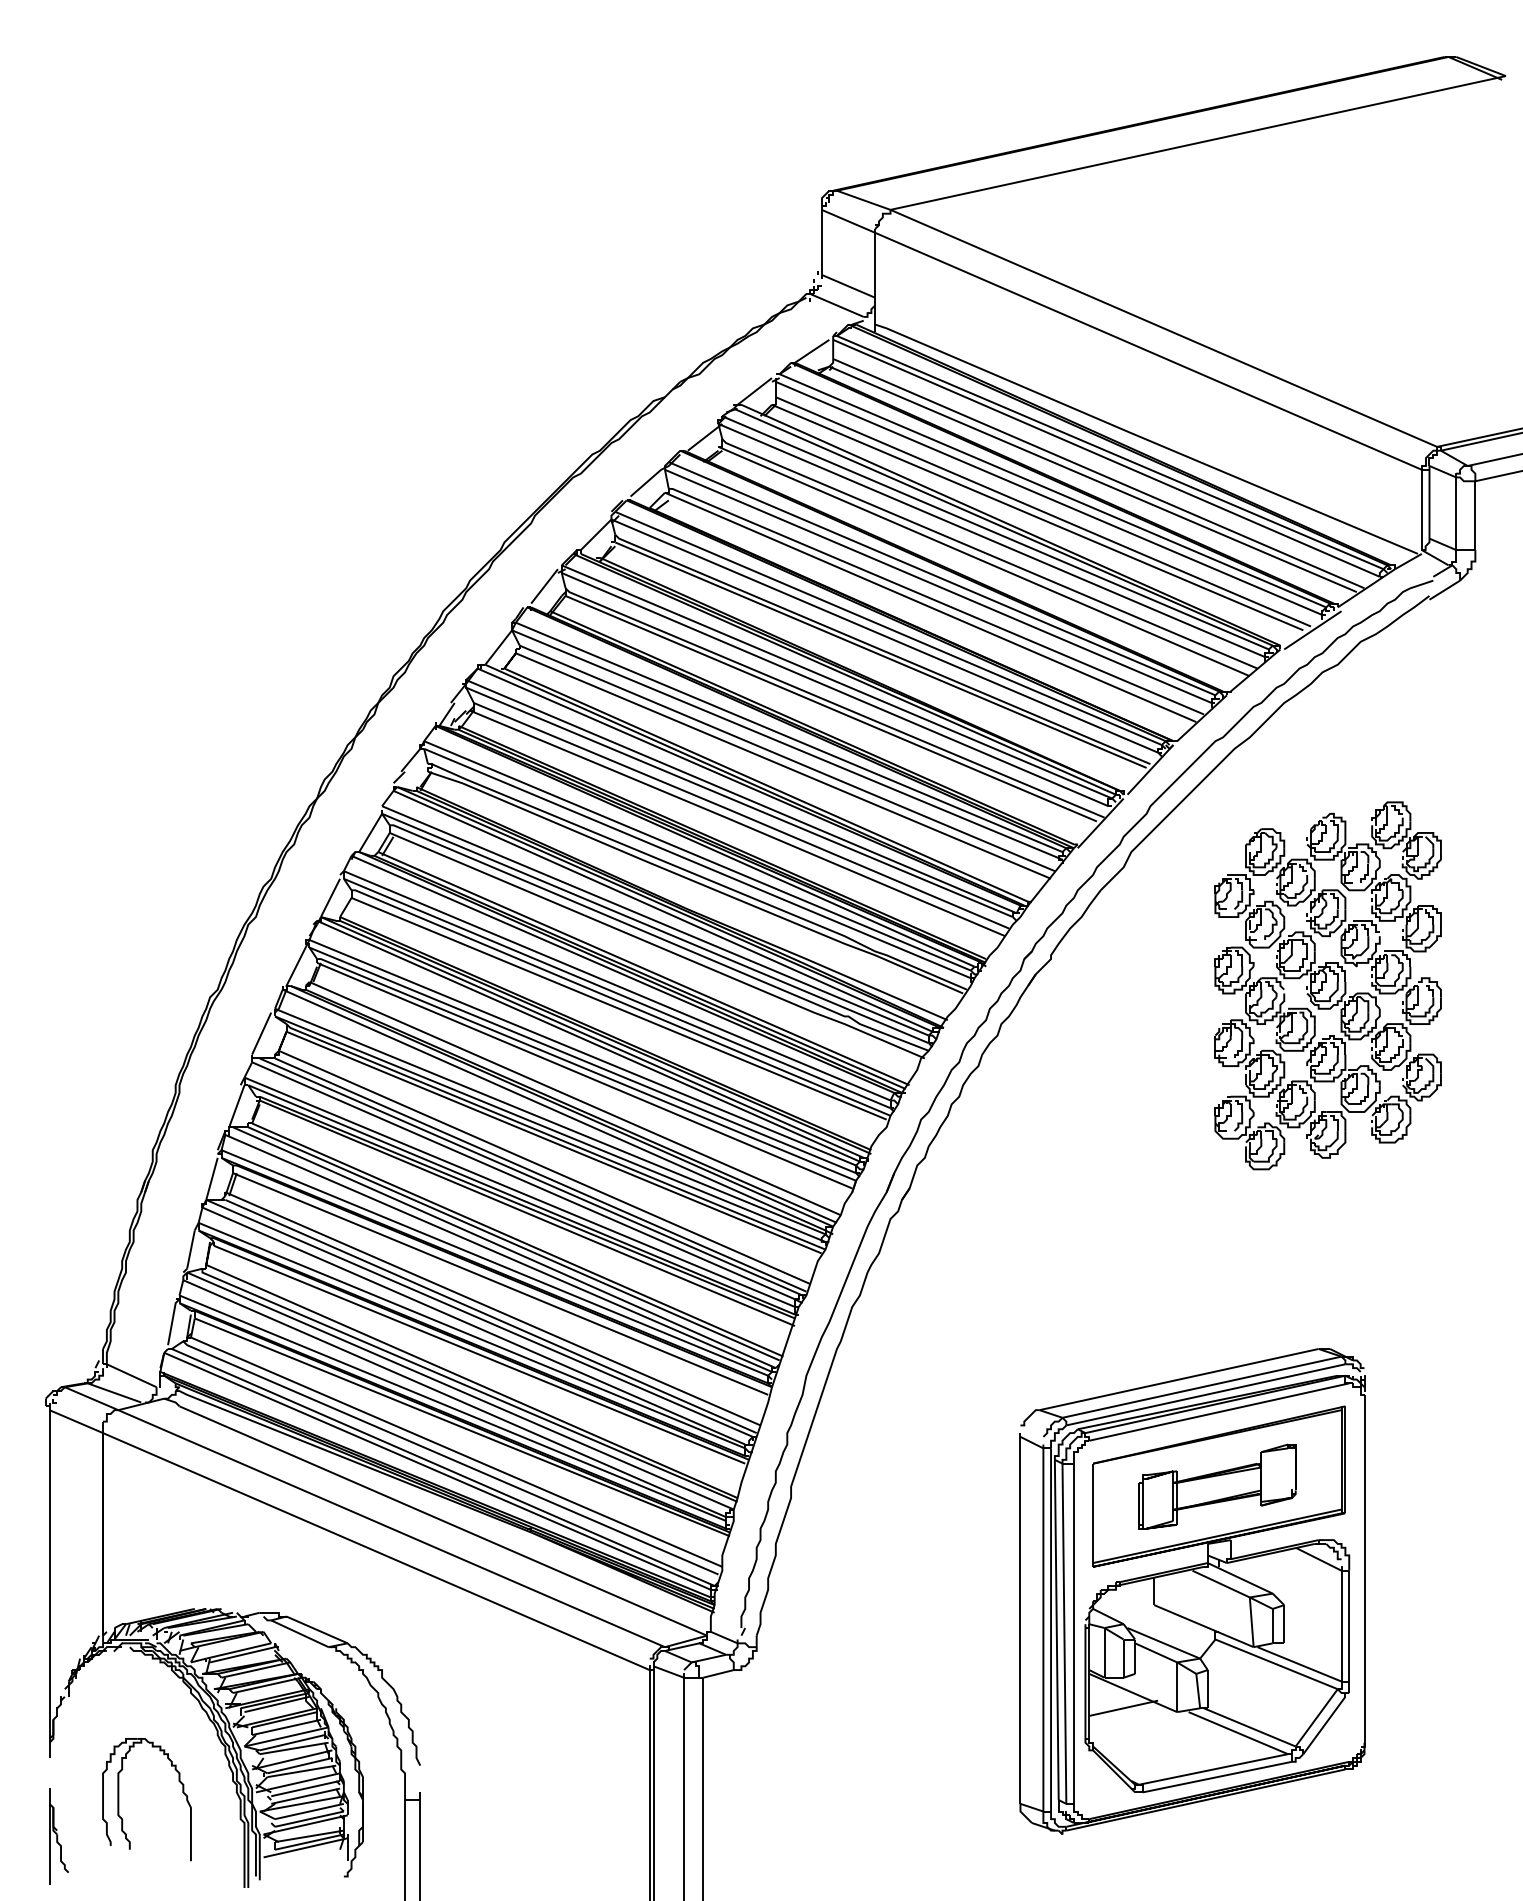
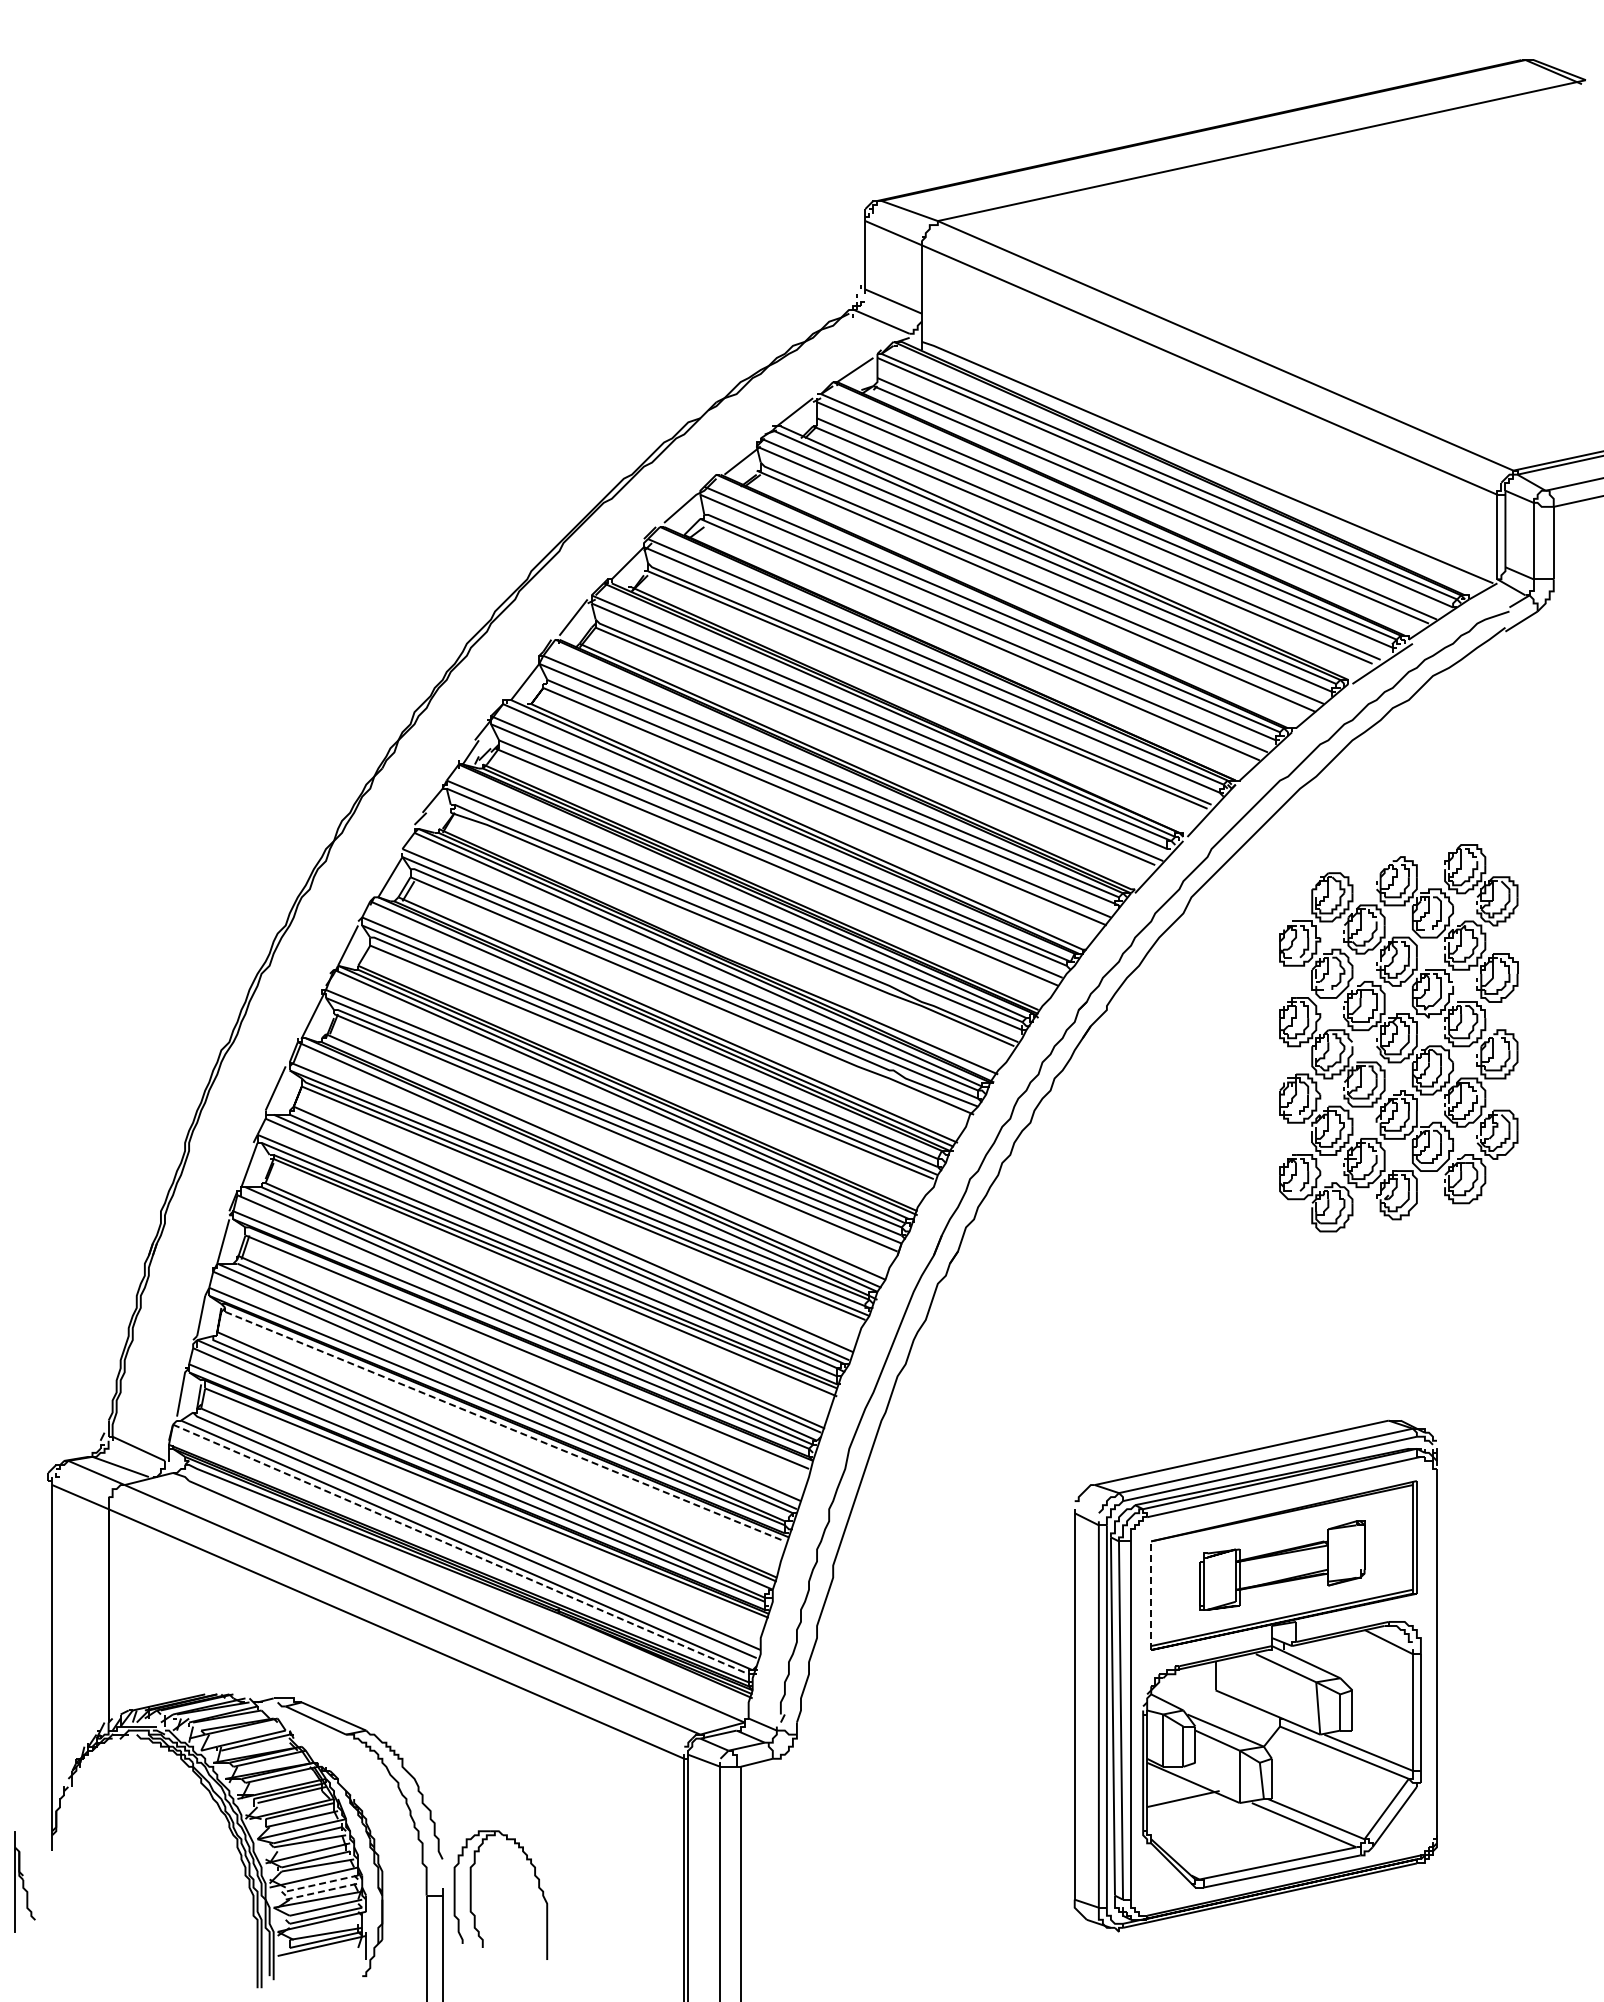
line: (479, 1354) -> (505, 1426), solid -> dashed
line: (437, 1471) -> (460, 1549), solid -> dashed
line: (1093, 1515) -> (1151, 1595), solid -> dashed
line: (305, 1788) -> (321, 1883), solid -> dashed
line: (306, 1796) -> (322, 1891), solid -> dashed
part: (119, 1798) -> (471, 1894), moved
part: (58, 1836) -> (24, 1881), moved

